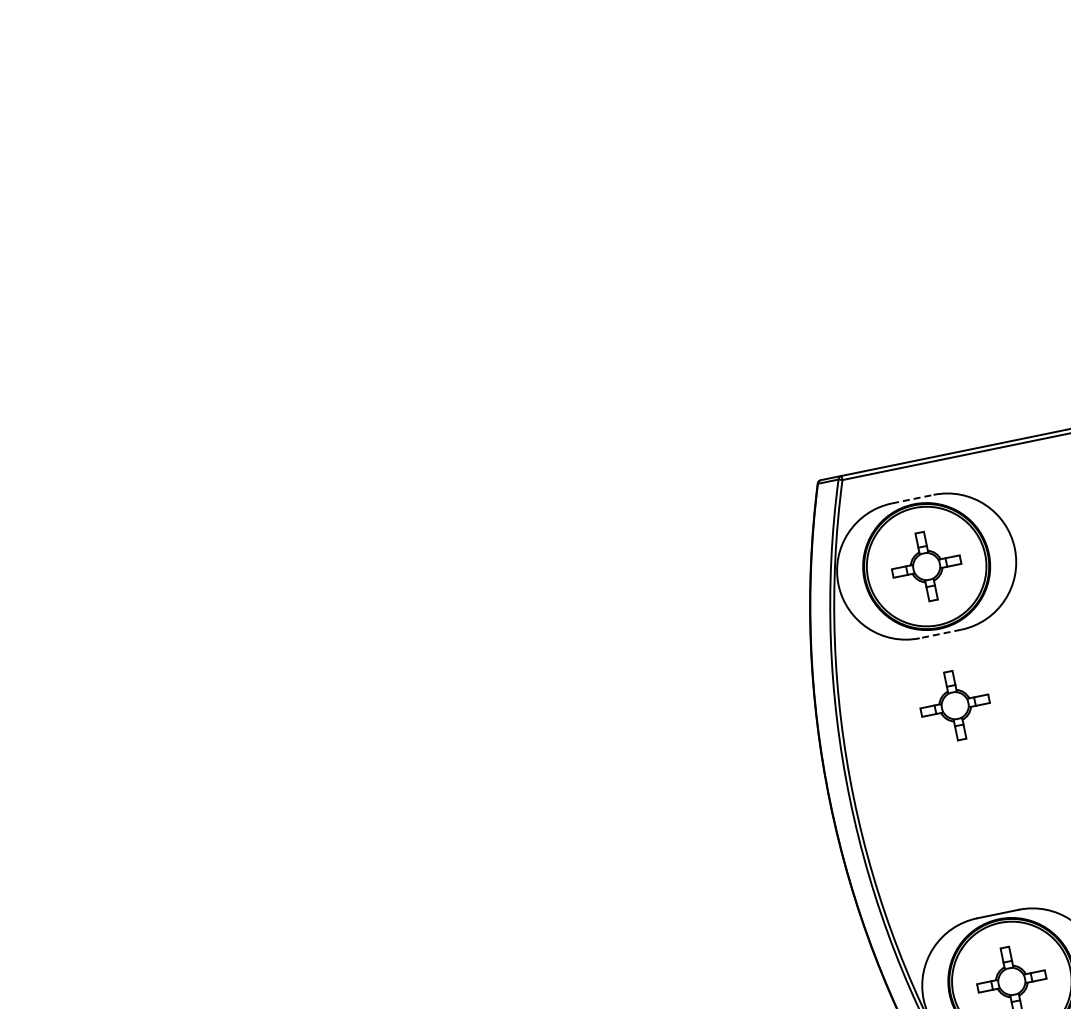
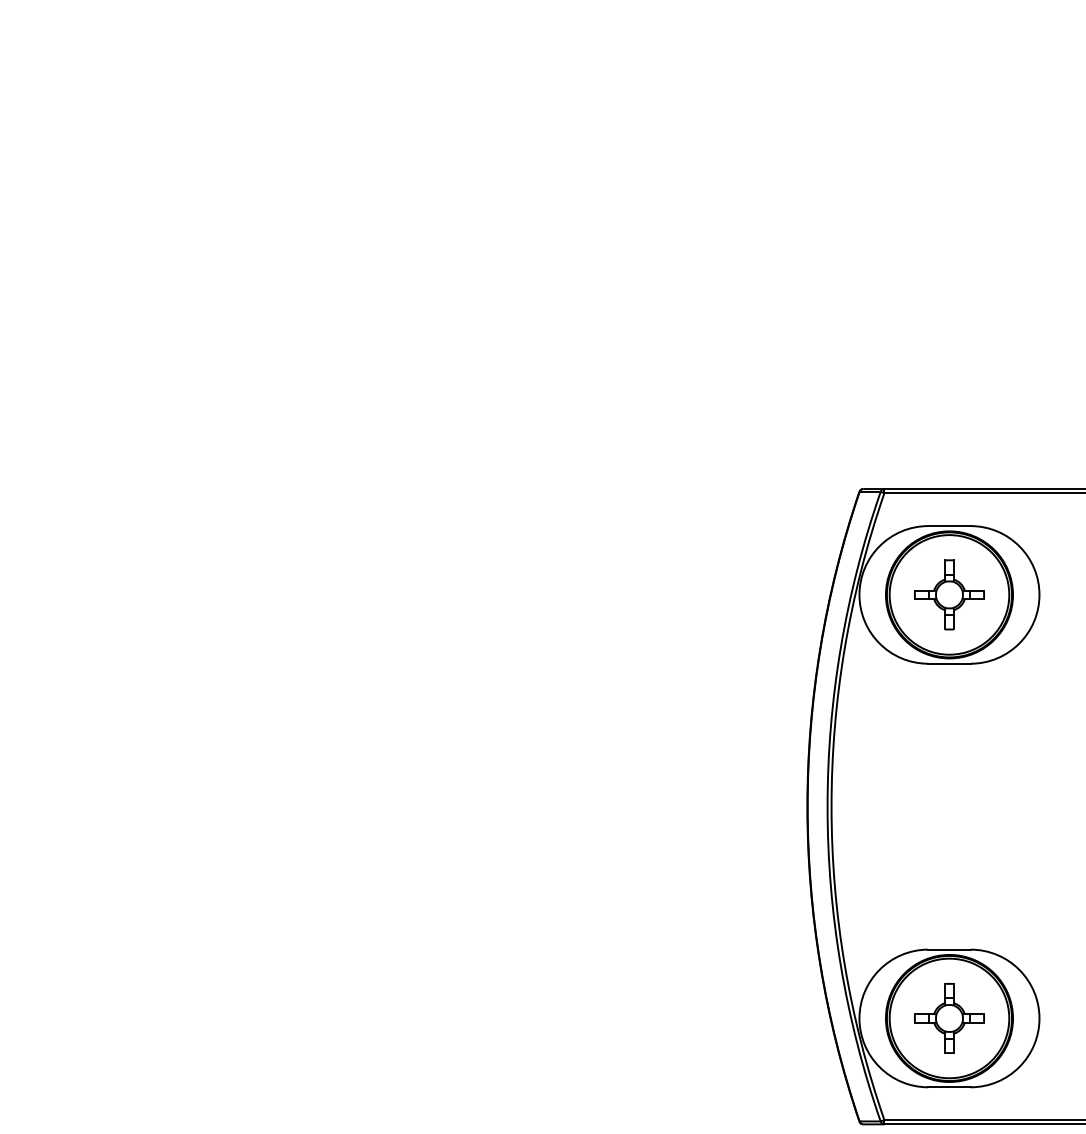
line: (912, 499) -> (949, 526), dashed -> solid
line: (939, 633) -> (948, 663), dashed -> solid
part: (955, 705) -> (949, 736), removed

